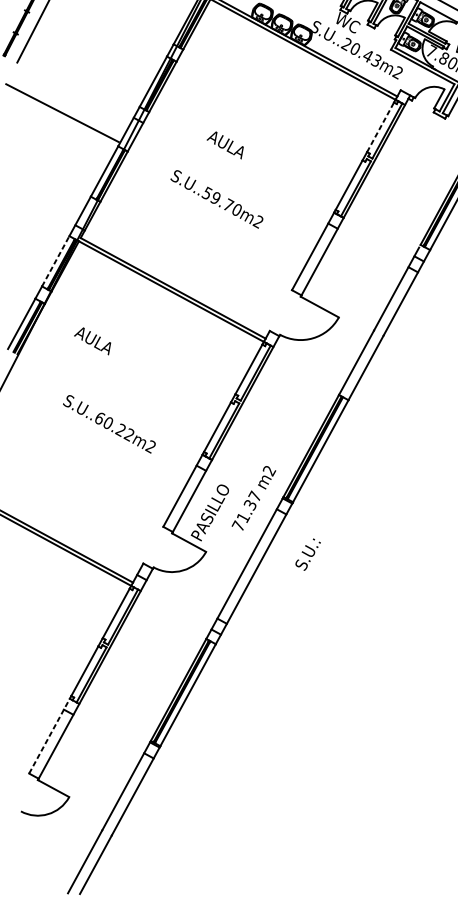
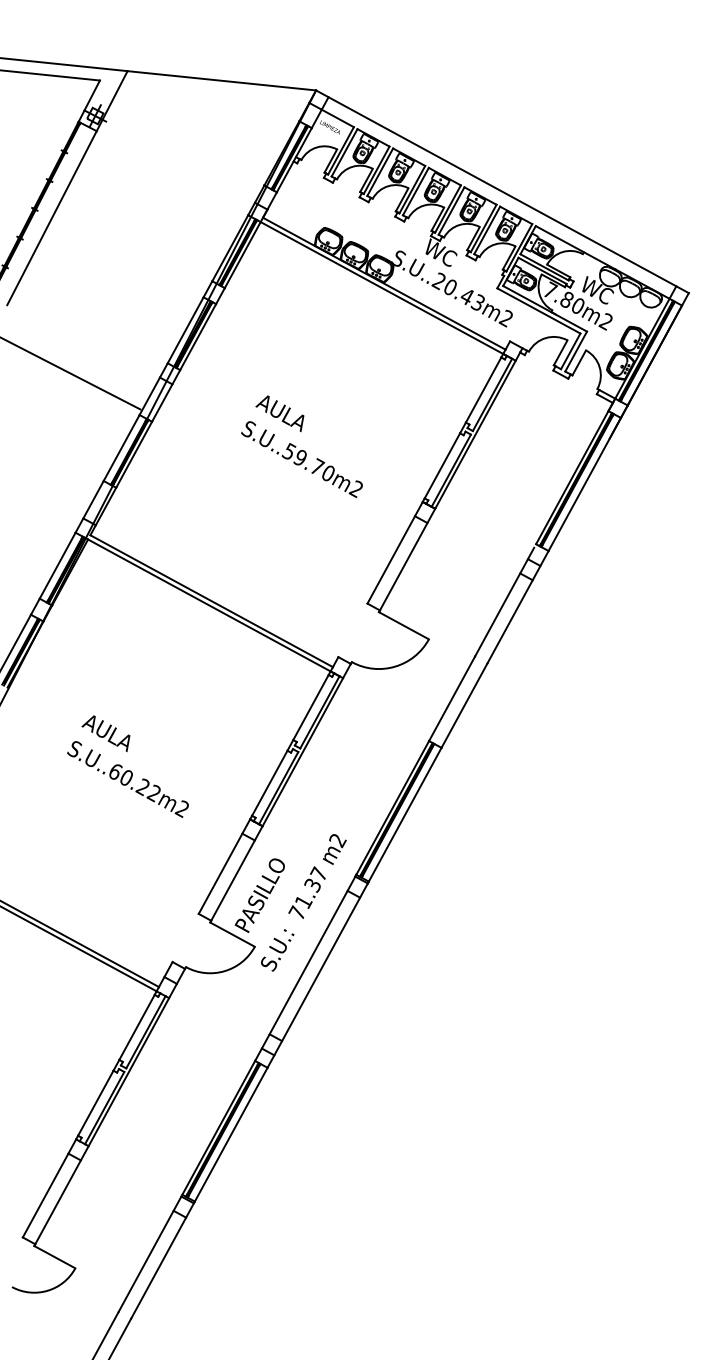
line: (380, 126) -> (483, 389), dashed -> solid
text: (216, 199) -> (301, 459), moved
line: (55, 261) -> (57, 565), dashed -> solid
text: (92, 341) -> (105, 733), moved
text: (308, 554) -> (277, 950), moved
line: (49, 736) -> (49, 1188), dashed -> solid

